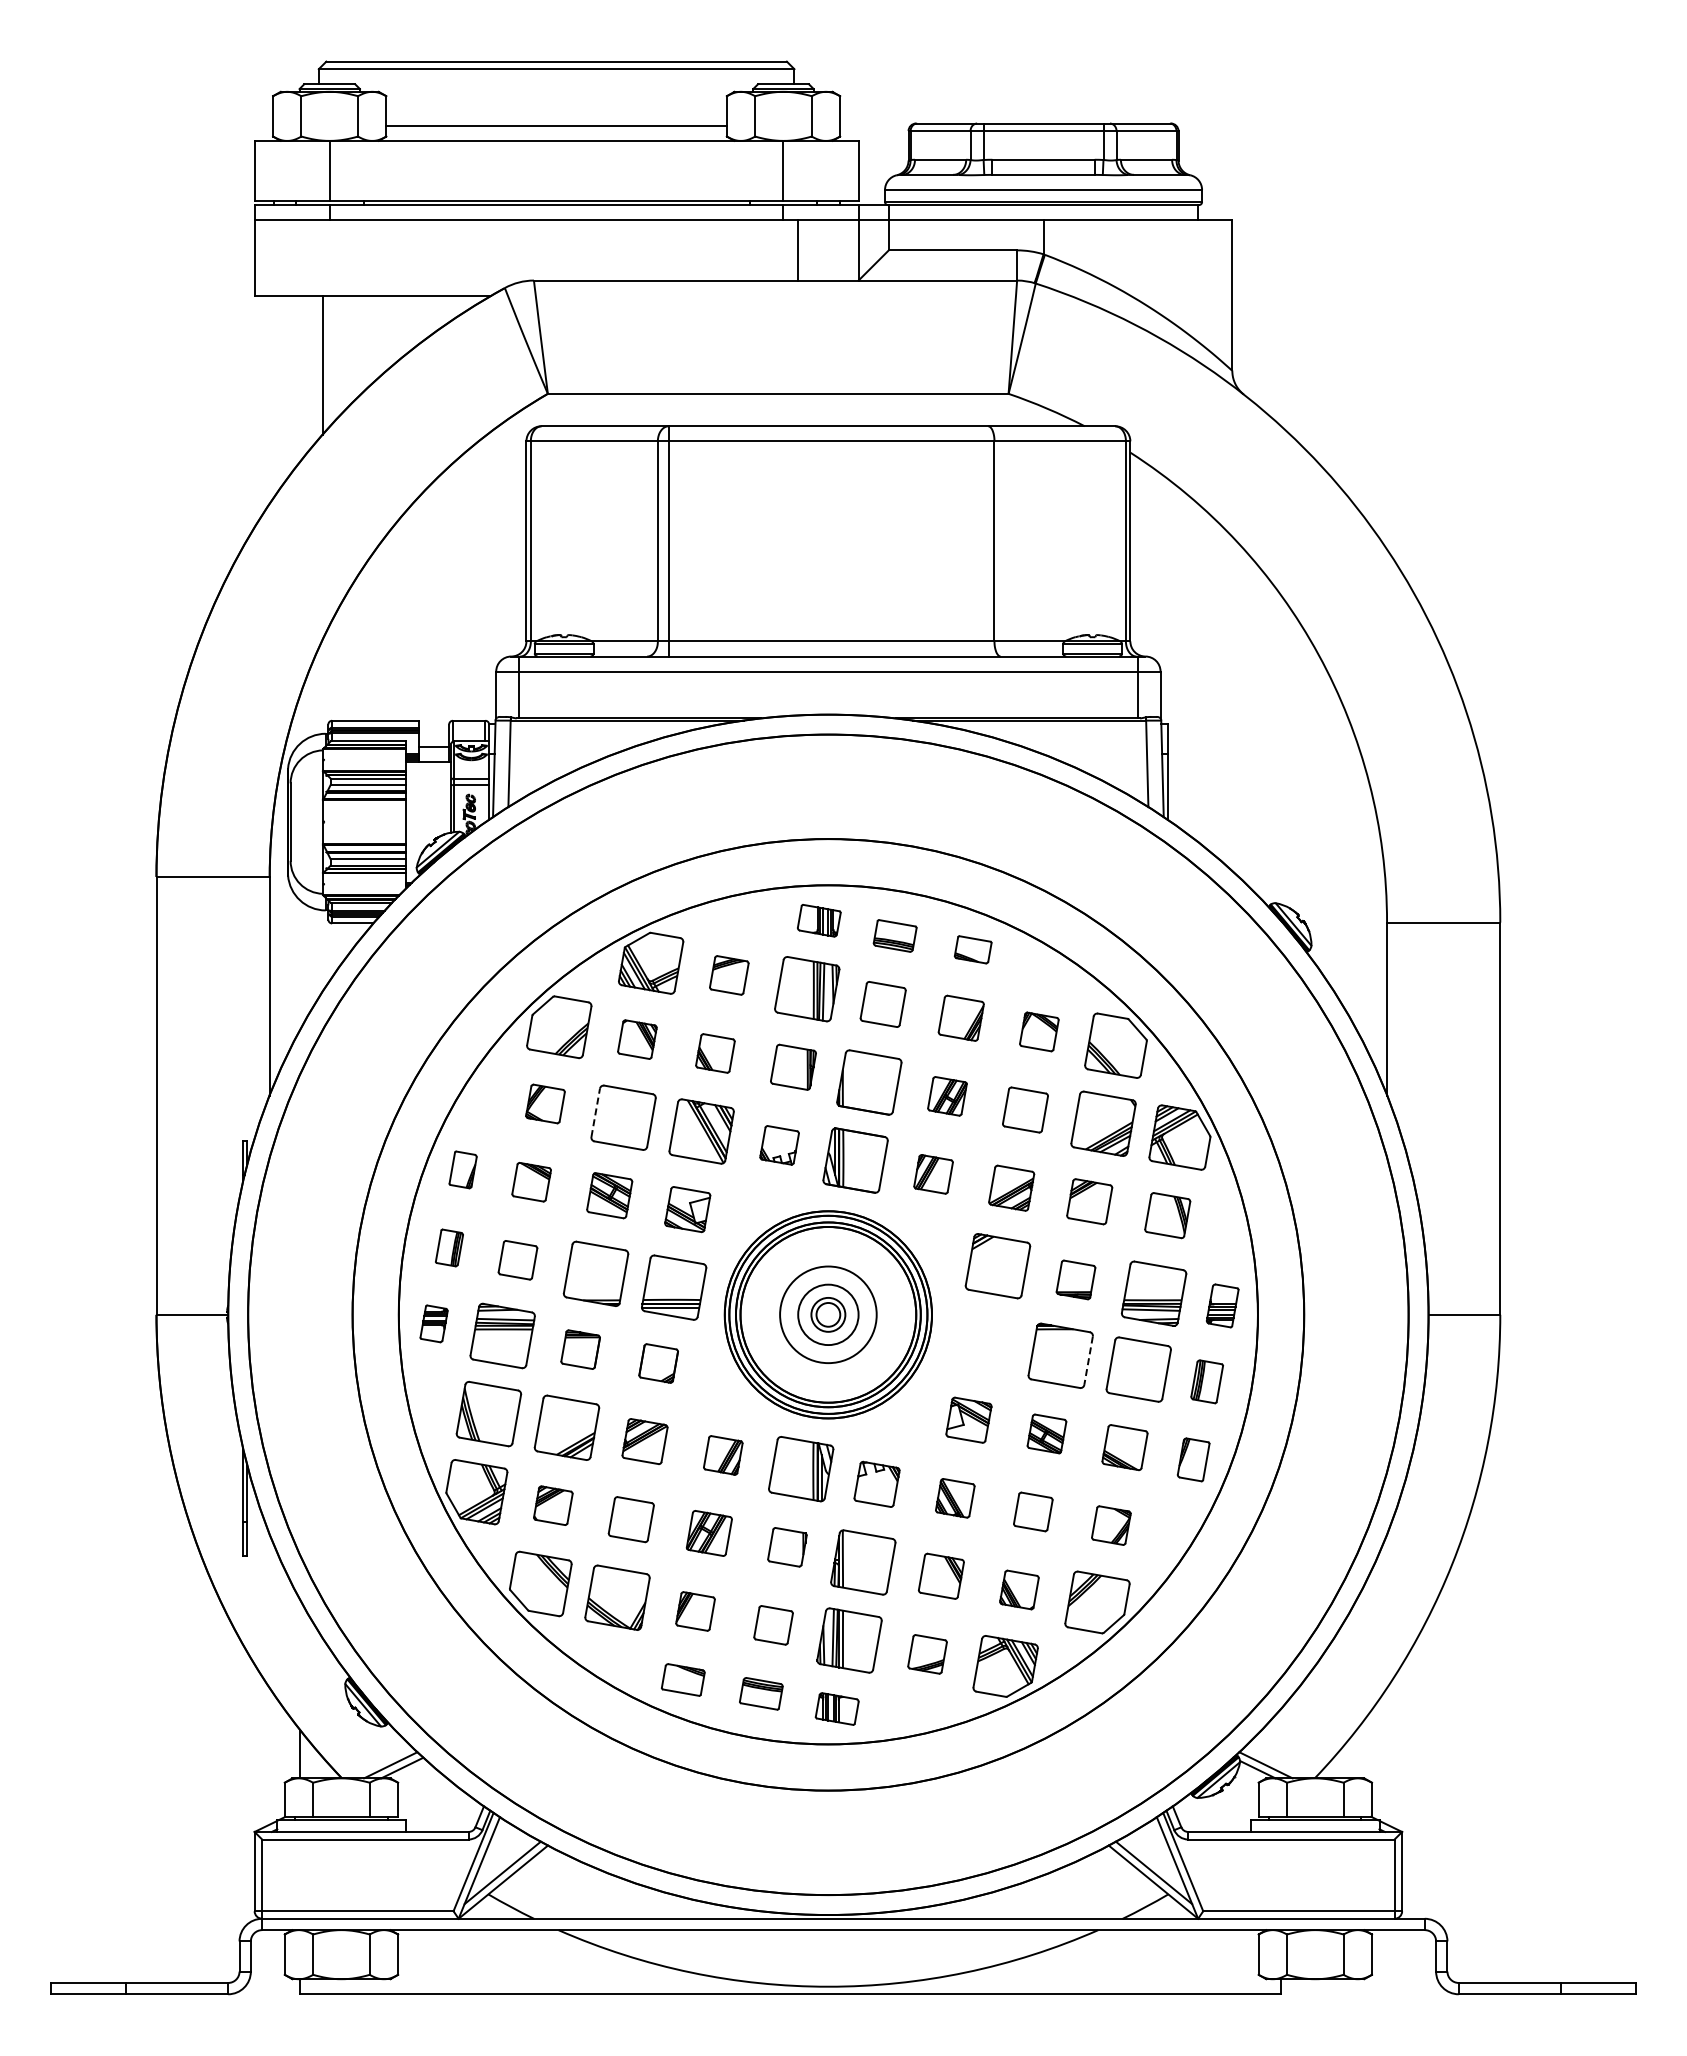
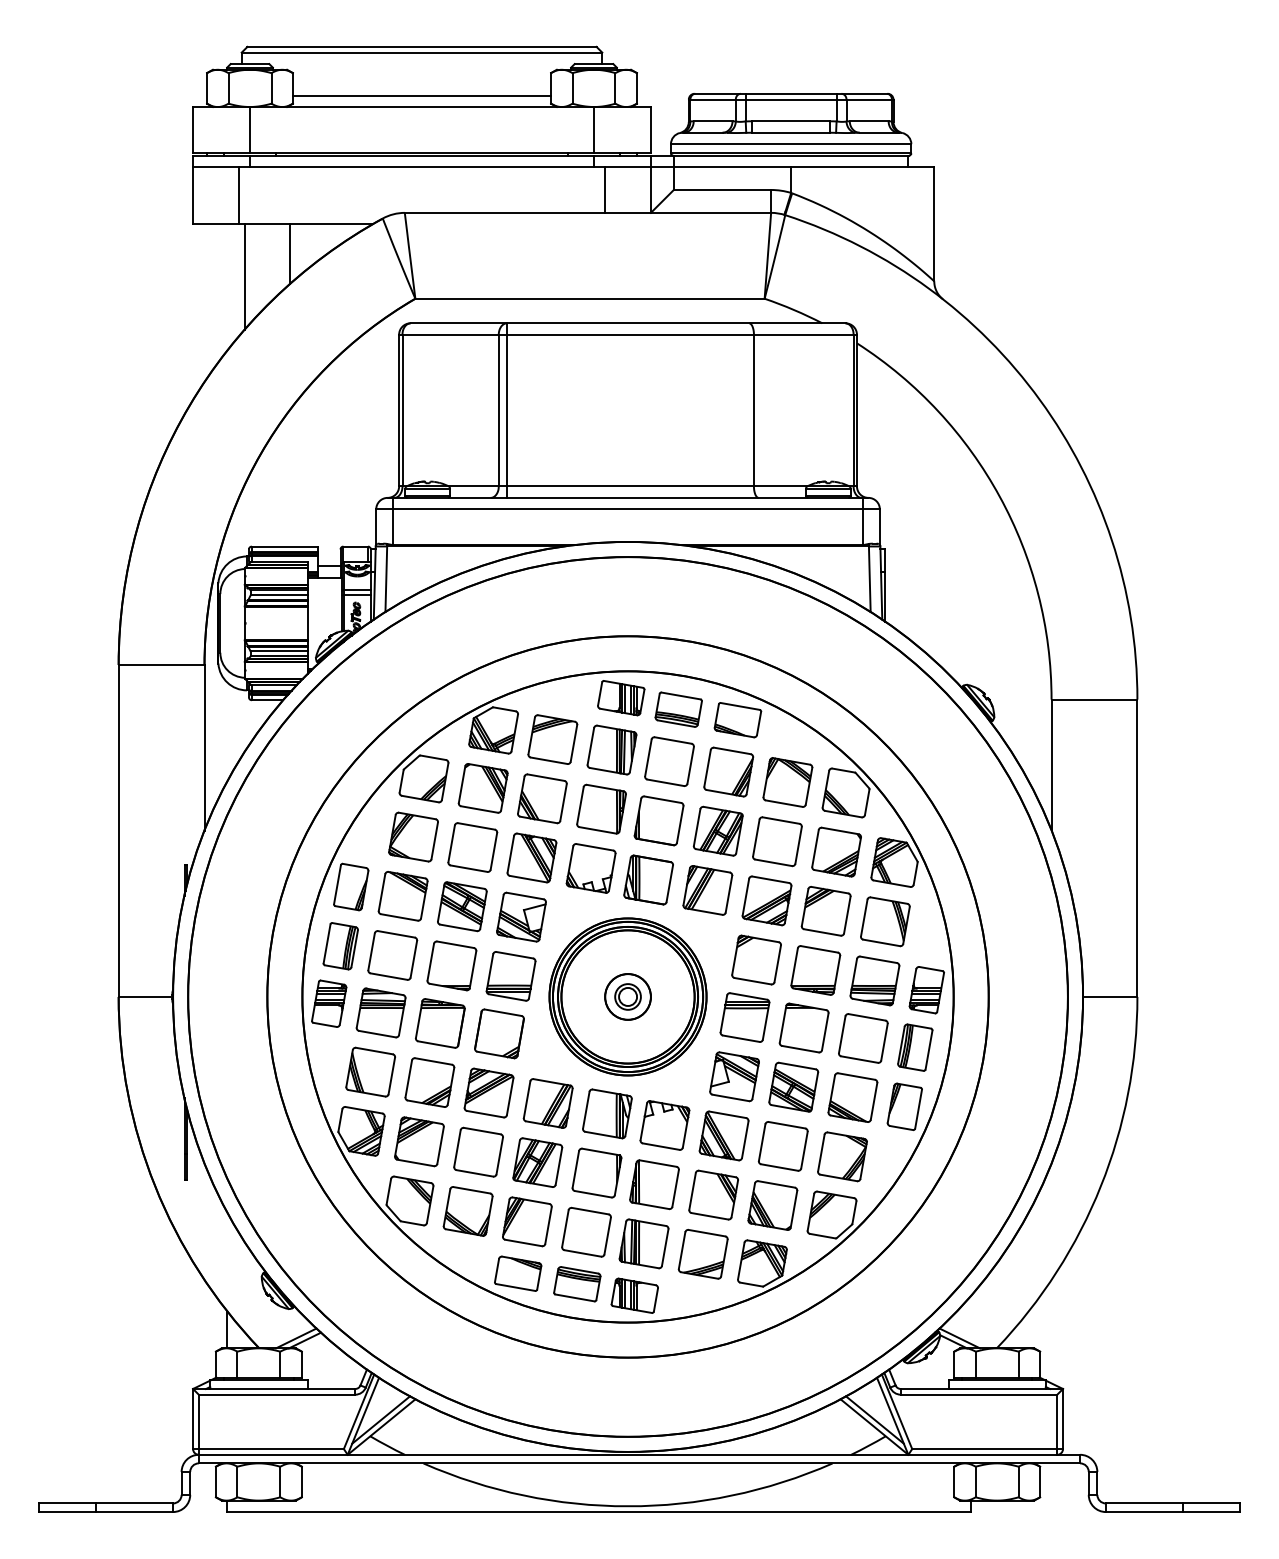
line: (315, 257) -> (239, 195), added
line: (382, 334) -> (290, 253), added
part: (818, 920) -> (620, 698), size x1.43
part: (894, 935) -> (678, 709), size x1.43
part: (972, 949) -> (737, 719), size x1.67
part: (729, 975) -> (553, 739), size x1.67
part: (883, 1004) -> (669, 761), size x1.43
part: (961, 1018) -> (728, 772), size x1.43
part: (1039, 1031) -> (788, 782), size x1.67
part: (637, 1039) -> (483, 788), size x1.67
part: (715, 1053) -> (542, 798), size x1.67
part: (793, 1067) -> (601, 809), size x1.43
part: (947, 1096) -> (718, 831), size x1.67
part: (545, 1103) -> (413, 836), size x1.67
part: (1025, 1109) -> (777, 841), size x1.43
line: (595, 1112) -> (451, 843), dashed -> solid
part: (779, 1145) -> (590, 868), size x1.67
part: (462, 1169) -> (350, 886), size x1.67
part: (933, 1174) -> (707, 890), size x1.67
part: (531, 1182) -> (402, 896), size x1.67
part: (1011, 1188) -> (766, 901), size x1.43
part: (609, 1195) -> (462, 906), size x1.43
part: (1089, 1201) -> (825, 911), size x1.43
part: (687, 1209) -> (521, 917), size x1.43
part: (1167, 1215) -> (885, 921), size x1.43
part: (449, 1247) -> (340, 945), size x1.67
part: (517, 1260) -> (392, 955), size x1.67
part: (1075, 1279) -> (815, 970), size x1.67
part: (1222, 1305) -> (926, 989), size x1.43
circle: (828, 1314) -> (628, 996), size x0.62
part: (433, 1323) -> (328, 1003), size x1.67
part: (982, 1341) -> (744, 1017), added
part: (580, 1349) -> (440, 1023), size x1.67
line: (1088, 1360) -> (825, 1031), dashed -> solid
part: (658, 1363) -> (499, 1033), size x1.67
part: (1206, 1381) -> (914, 1047), size x1.43
part: (968, 1420) -> (734, 1077), size x1.43
part: (1046, 1433) -> (793, 1086), size x1.67
part: (644, 1441) -> (488, 1092), size x1.43
part: (1124, 1447) -> (852, 1097), size x1.43
part: (723, 1455) -> (548, 1103), size x1.67
part: (1193, 1459) -> (904, 1106), size x1.43
part: (876, 1484) -> (664, 1125), size x1.43
part: (955, 1498) -> (724, 1136), size x1.67
part: (553, 1505) -> (419, 1141), size x1.67
part: (1033, 1511) -> (783, 1146), size x1.67
part: (631, 1519) -> (478, 1152), size x1.43
part: (1111, 1525) -> (842, 1156), size x1.67
part: (709, 1533) -> (537, 1162), size x1.43
part: (787, 1547) -> (597, 1173), size x1.67
part: (941, 1576) -> (713, 1195), size x1.43
part: (1019, 1589) -> (772, 1205), size x1.67
part: (695, 1611) -> (527, 1221), size x1.67
part: (773, 1625) -> (586, 1232), size x1.67
part: (927, 1654) -> (703, 1254), size x1.67
part: (682, 1679) -> (517, 1273), size x1.43
part: (760, 1693) -> (576, 1284), size x1.43
part: (836, 1708) -> (634, 1295), size x1.43

